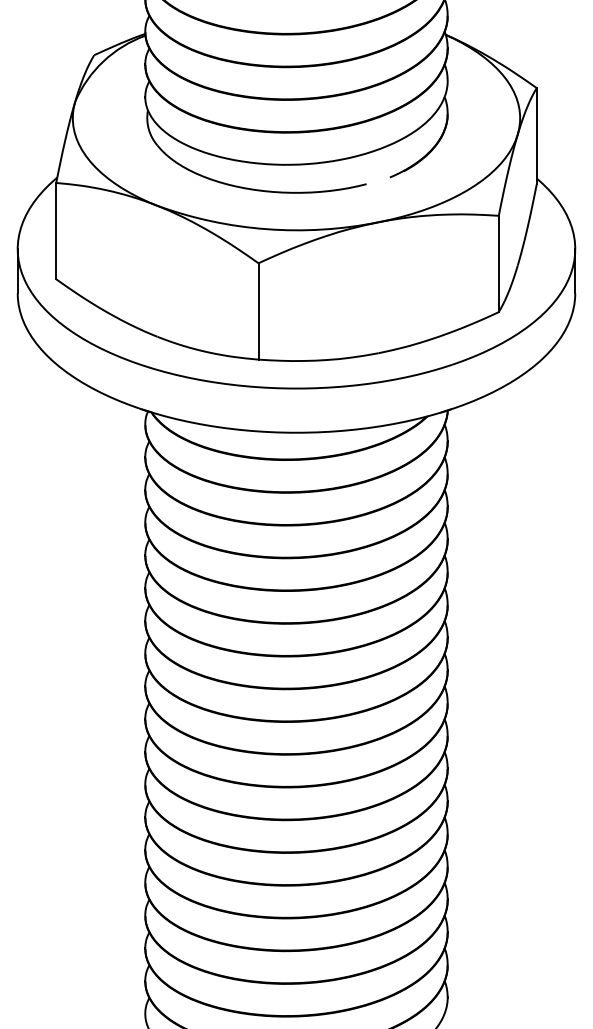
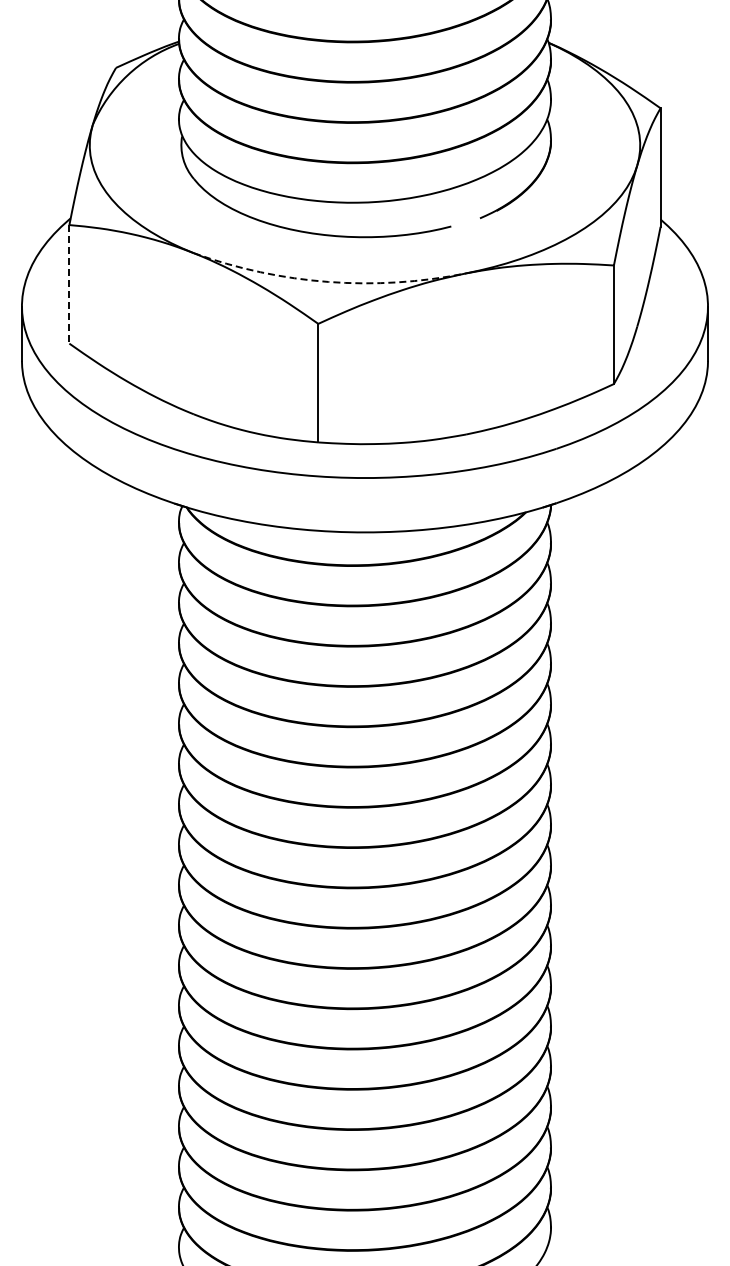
arc: (266, 228) -> (328, 281), solid -> dashed
line: (56, 231) -> (69, 284), solid -> dashed

